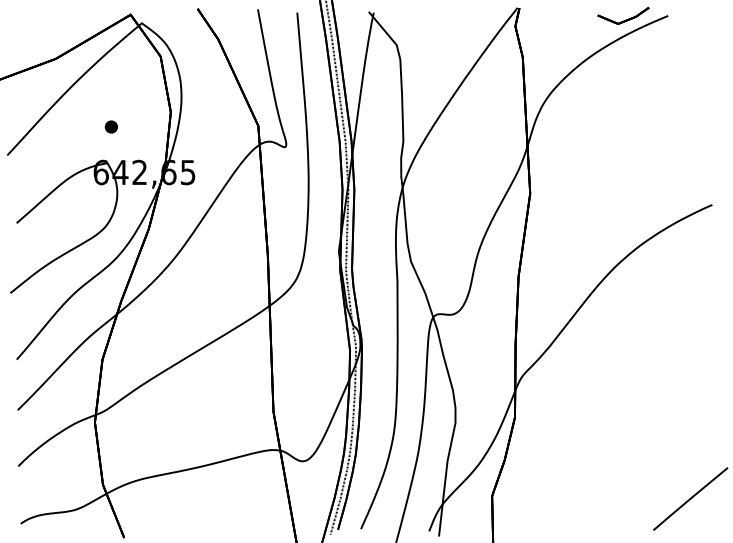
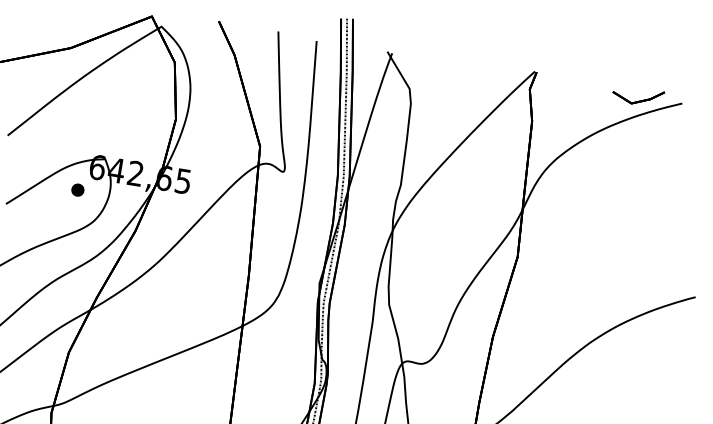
part: (110, 126) -> (77, 189), moved

